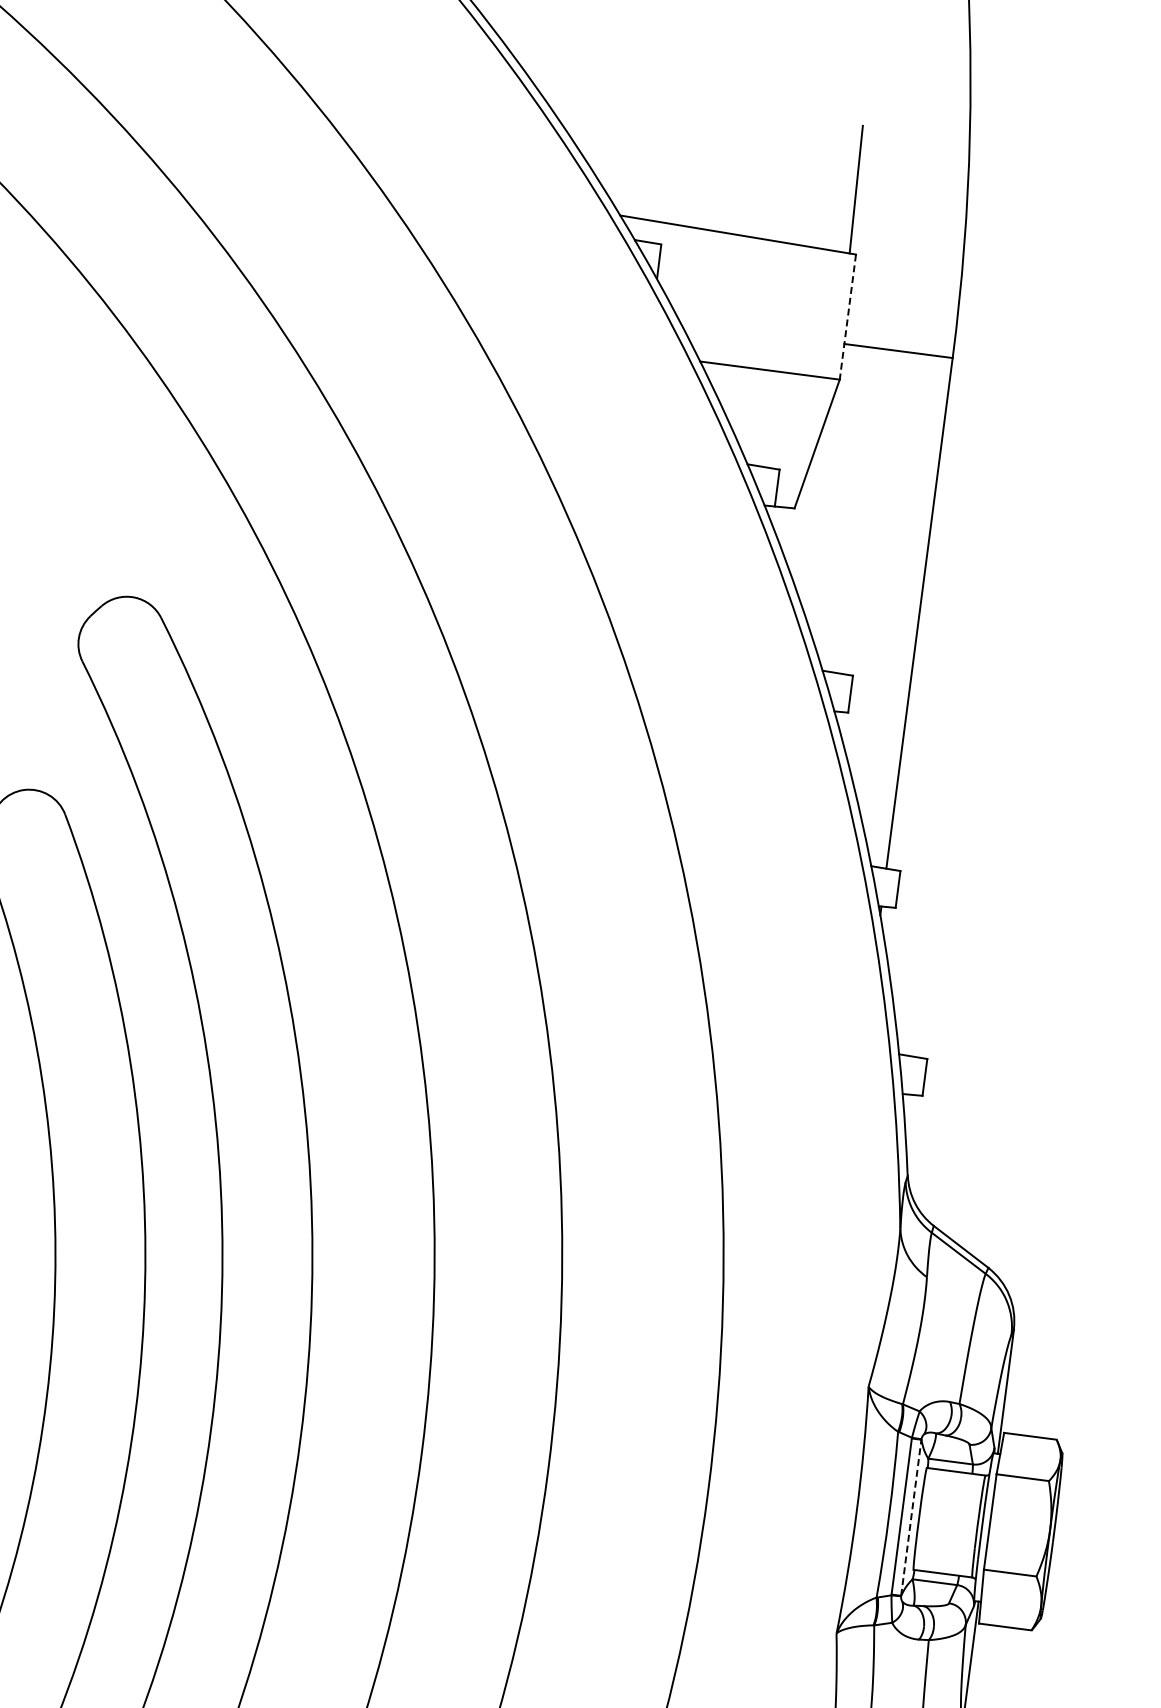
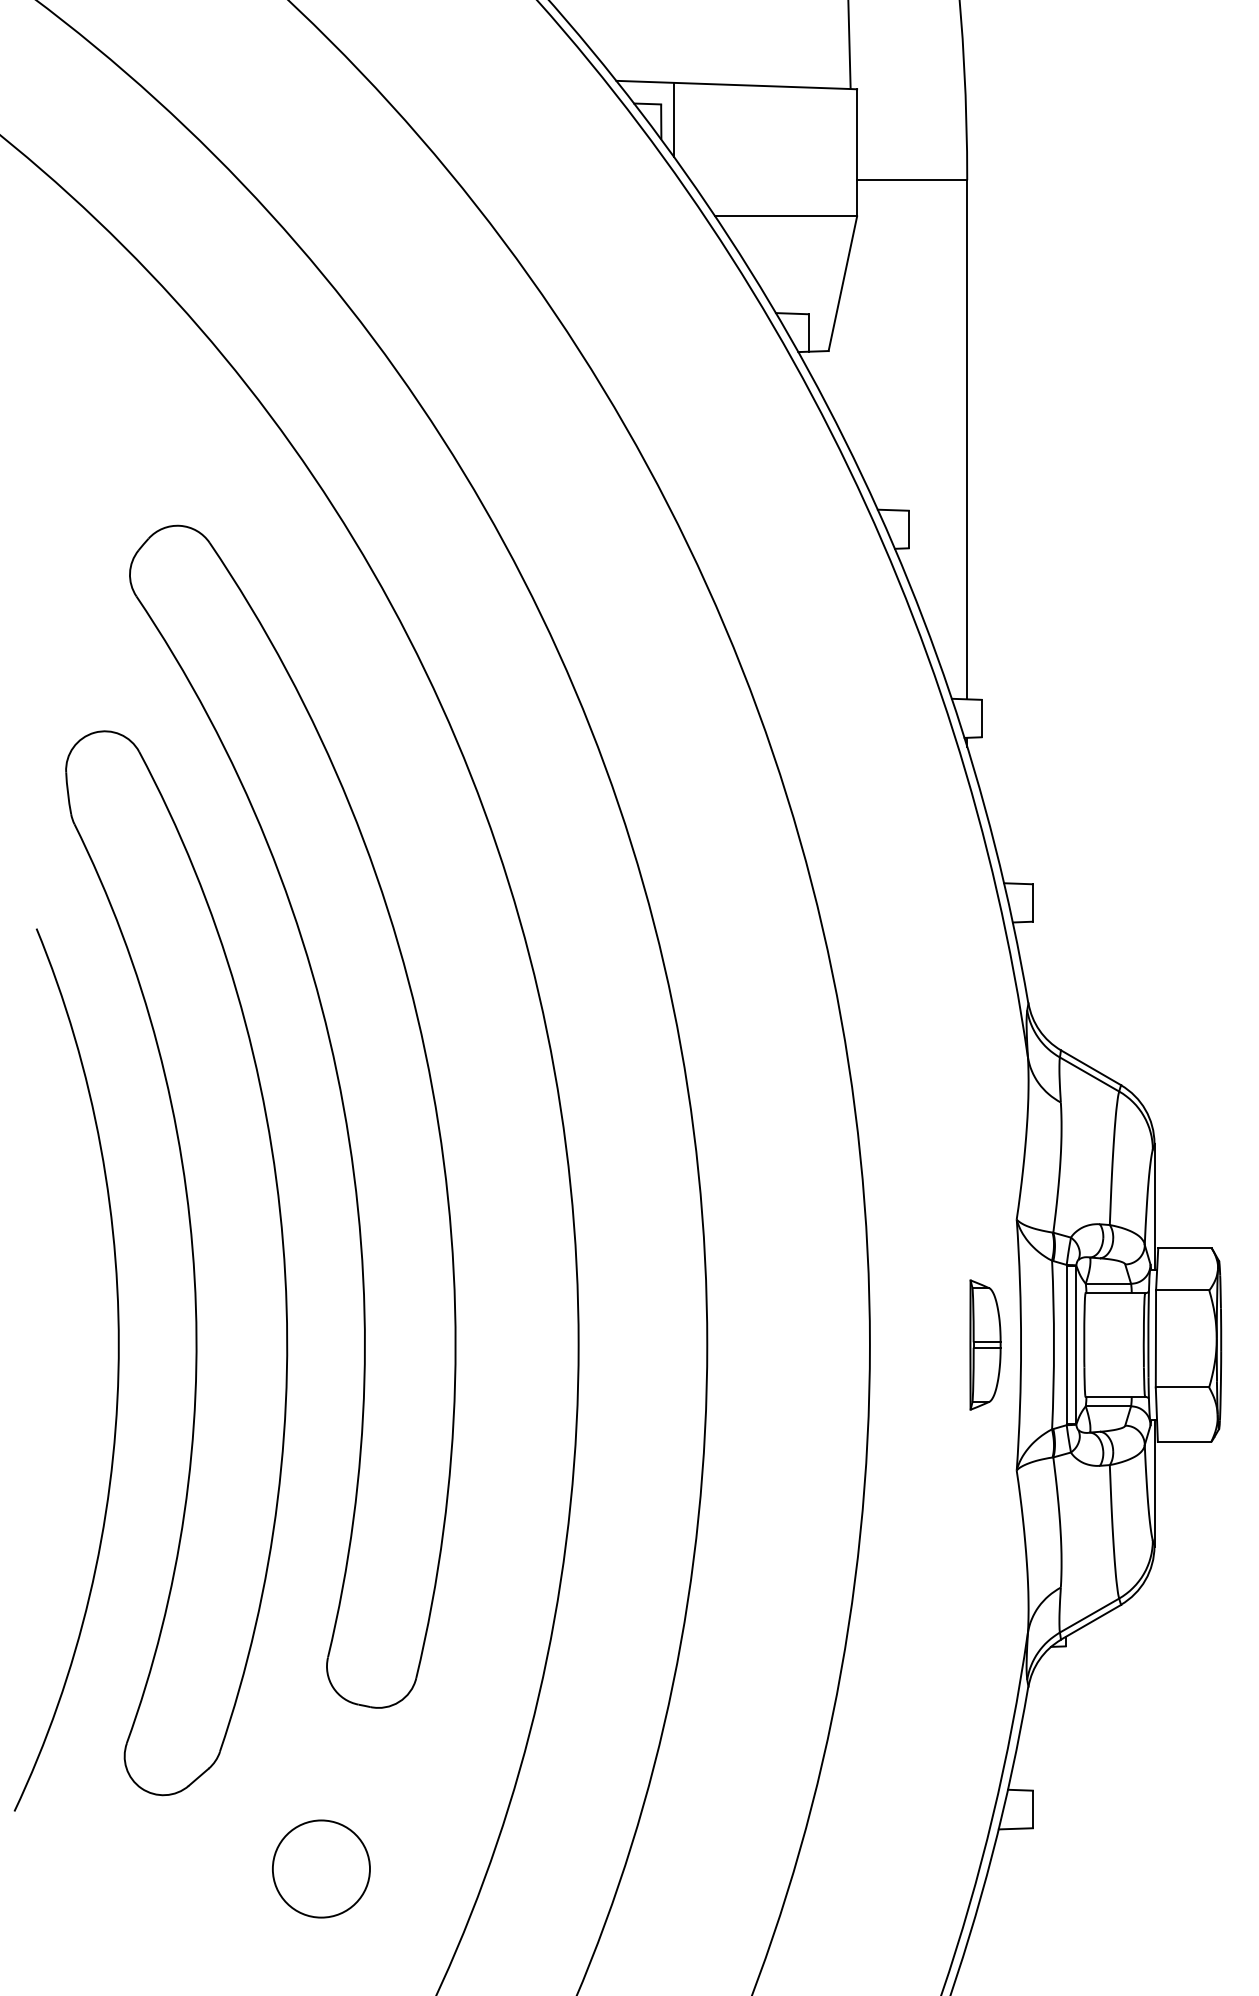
line: (671, 260) -> (673, 119), added
line: (848, 316) -> (857, 152), dashed -> solid
part: (821, 1505) -> (985, 1344), added
line: (911, 1517) -> (1076, 1344), dashed -> solid

